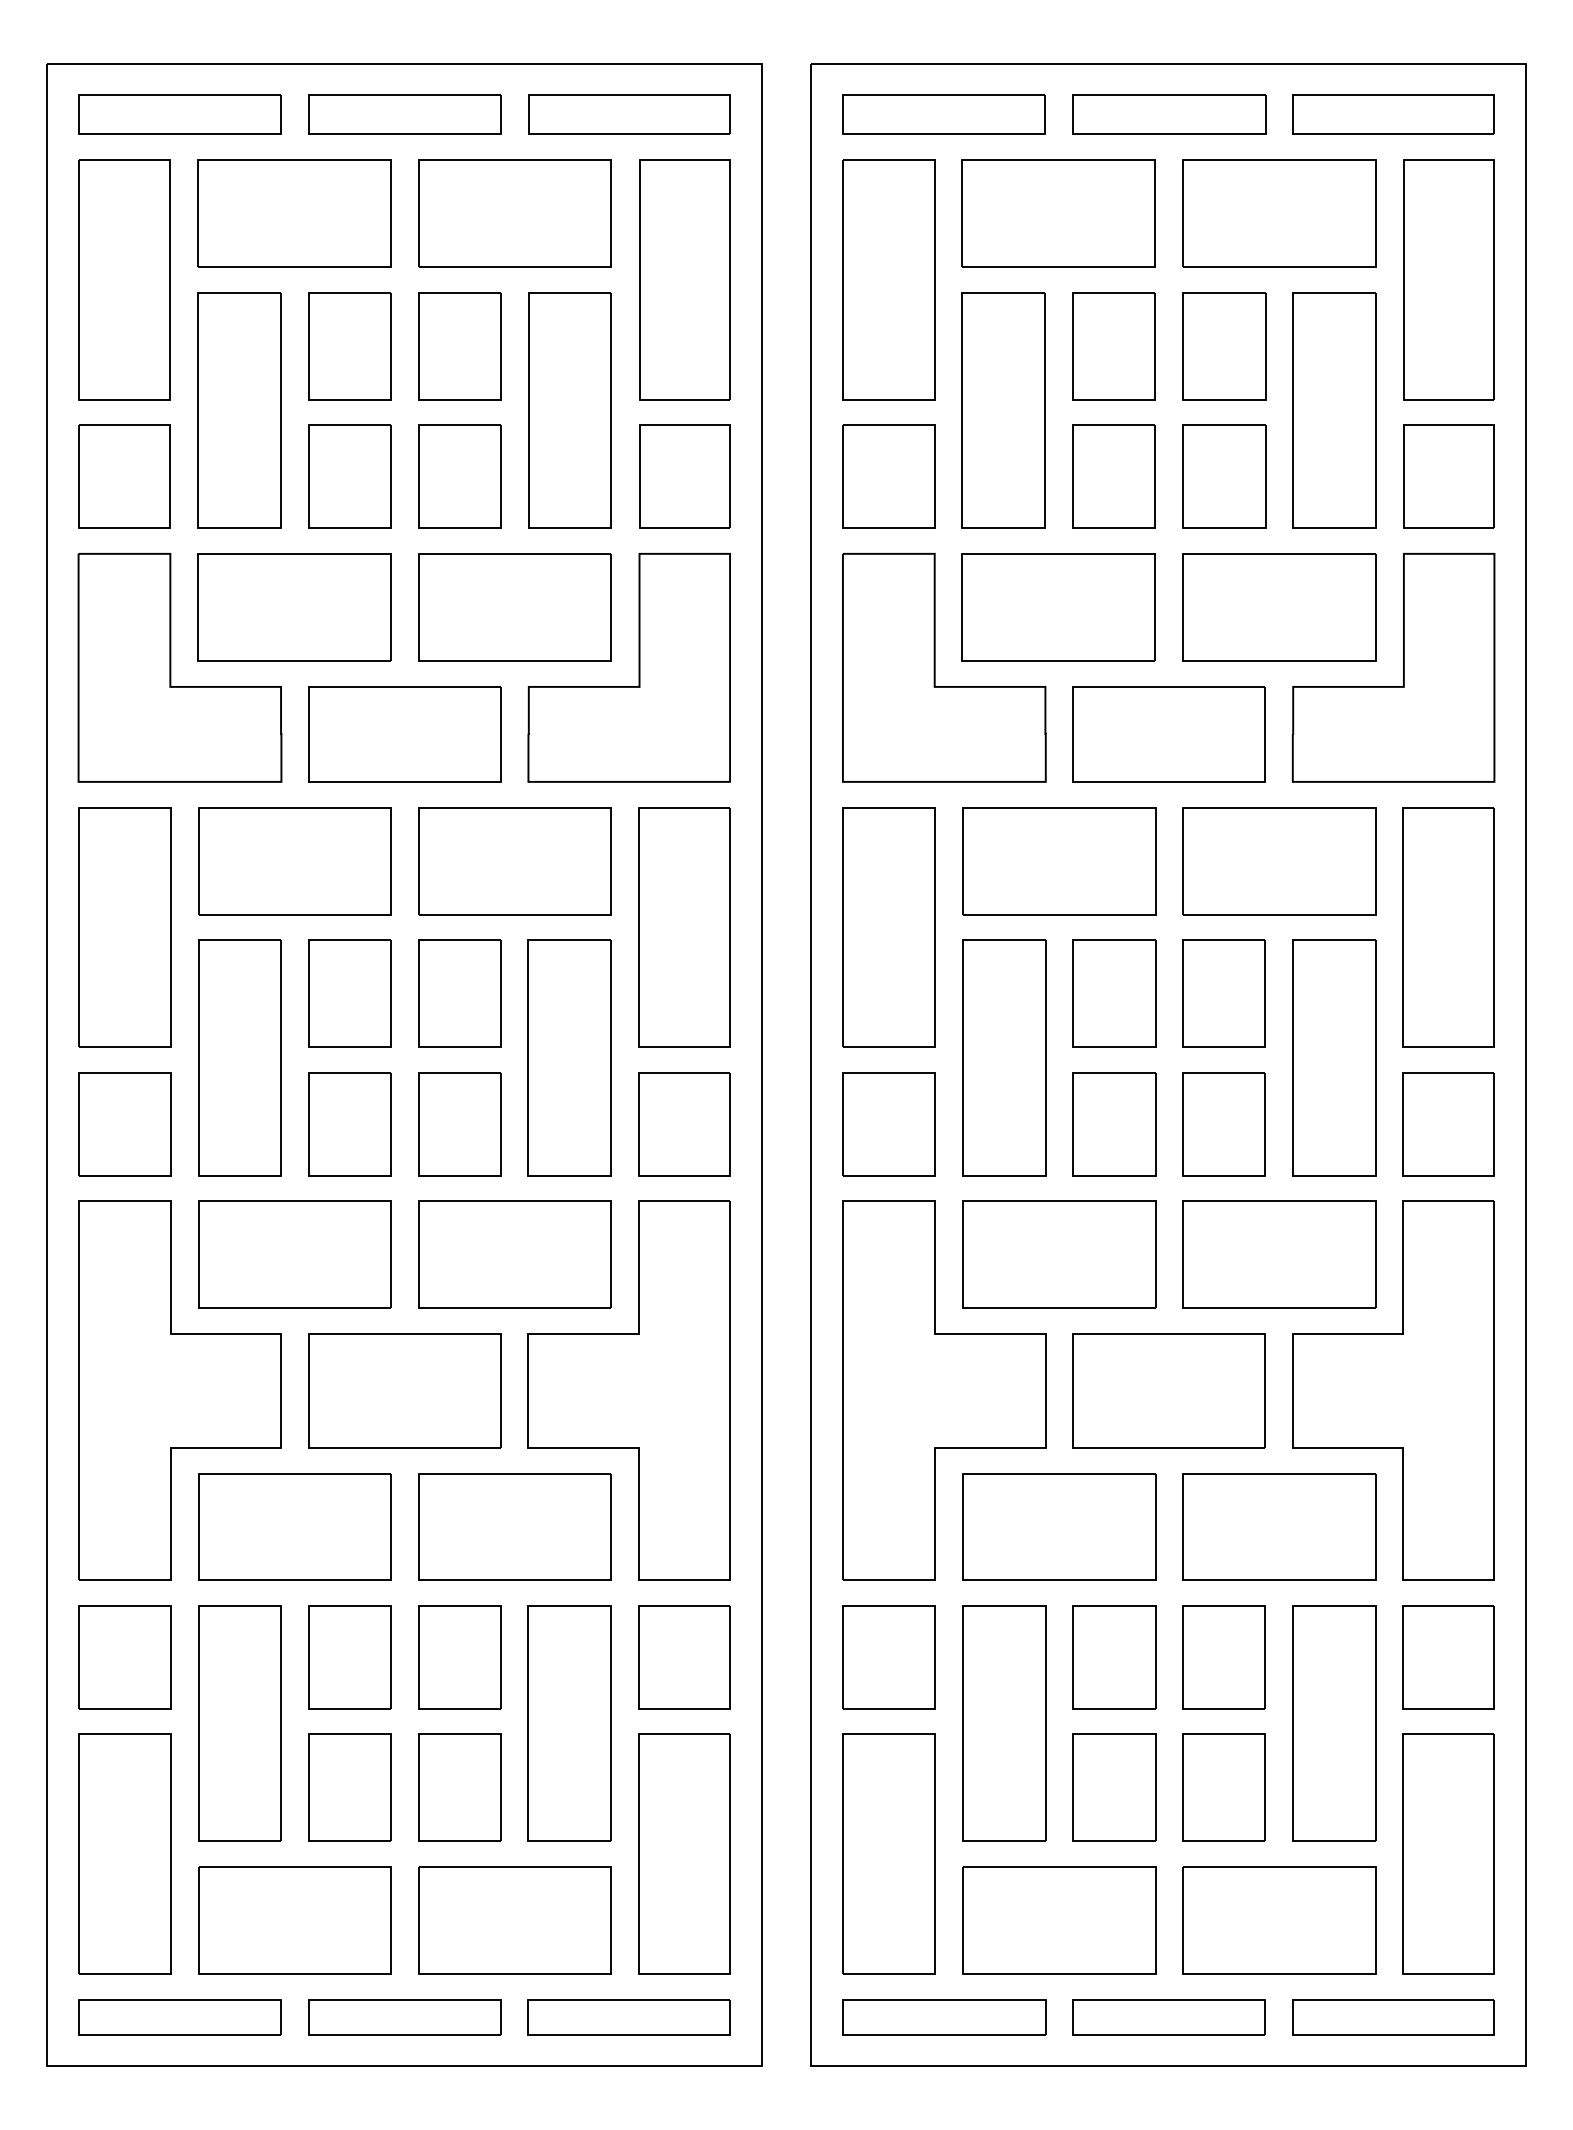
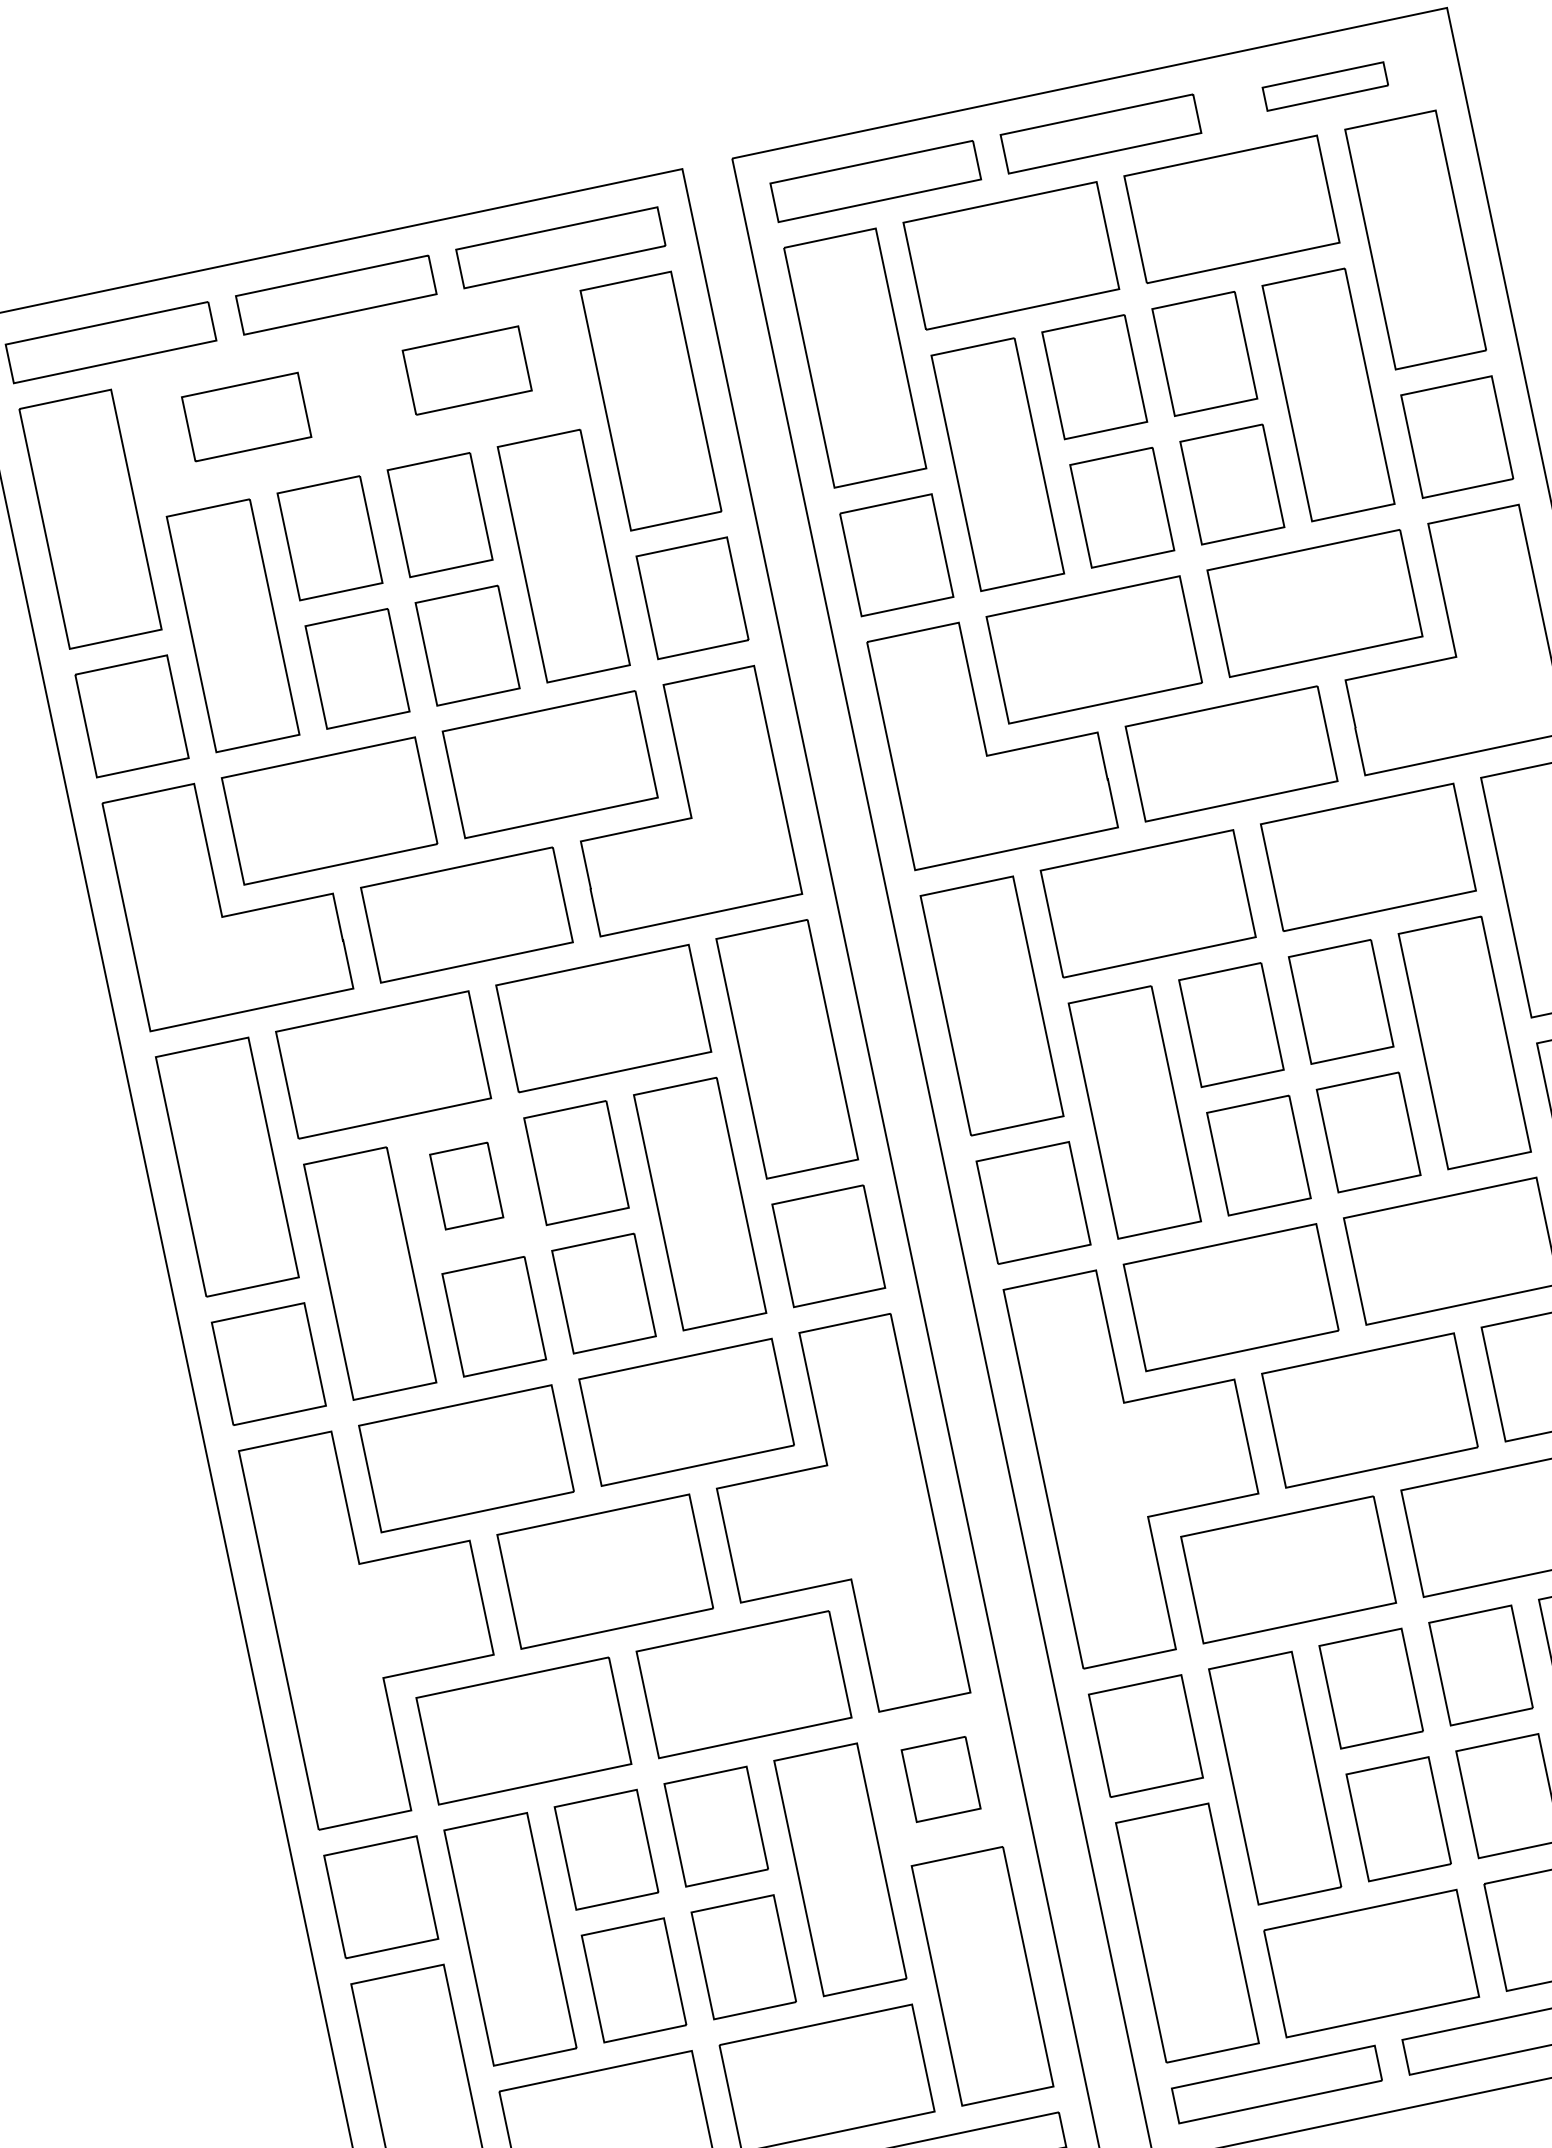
part: (1393, 114) -> (1325, 86), size x0.6
part: (294, 213) -> (246, 417), size x0.6
part: (514, 213) -> (466, 370), size x0.6
part: (349, 993) -> (466, 1185), size x0.7
part: (684, 1657) -> (941, 1779), size x0.7

